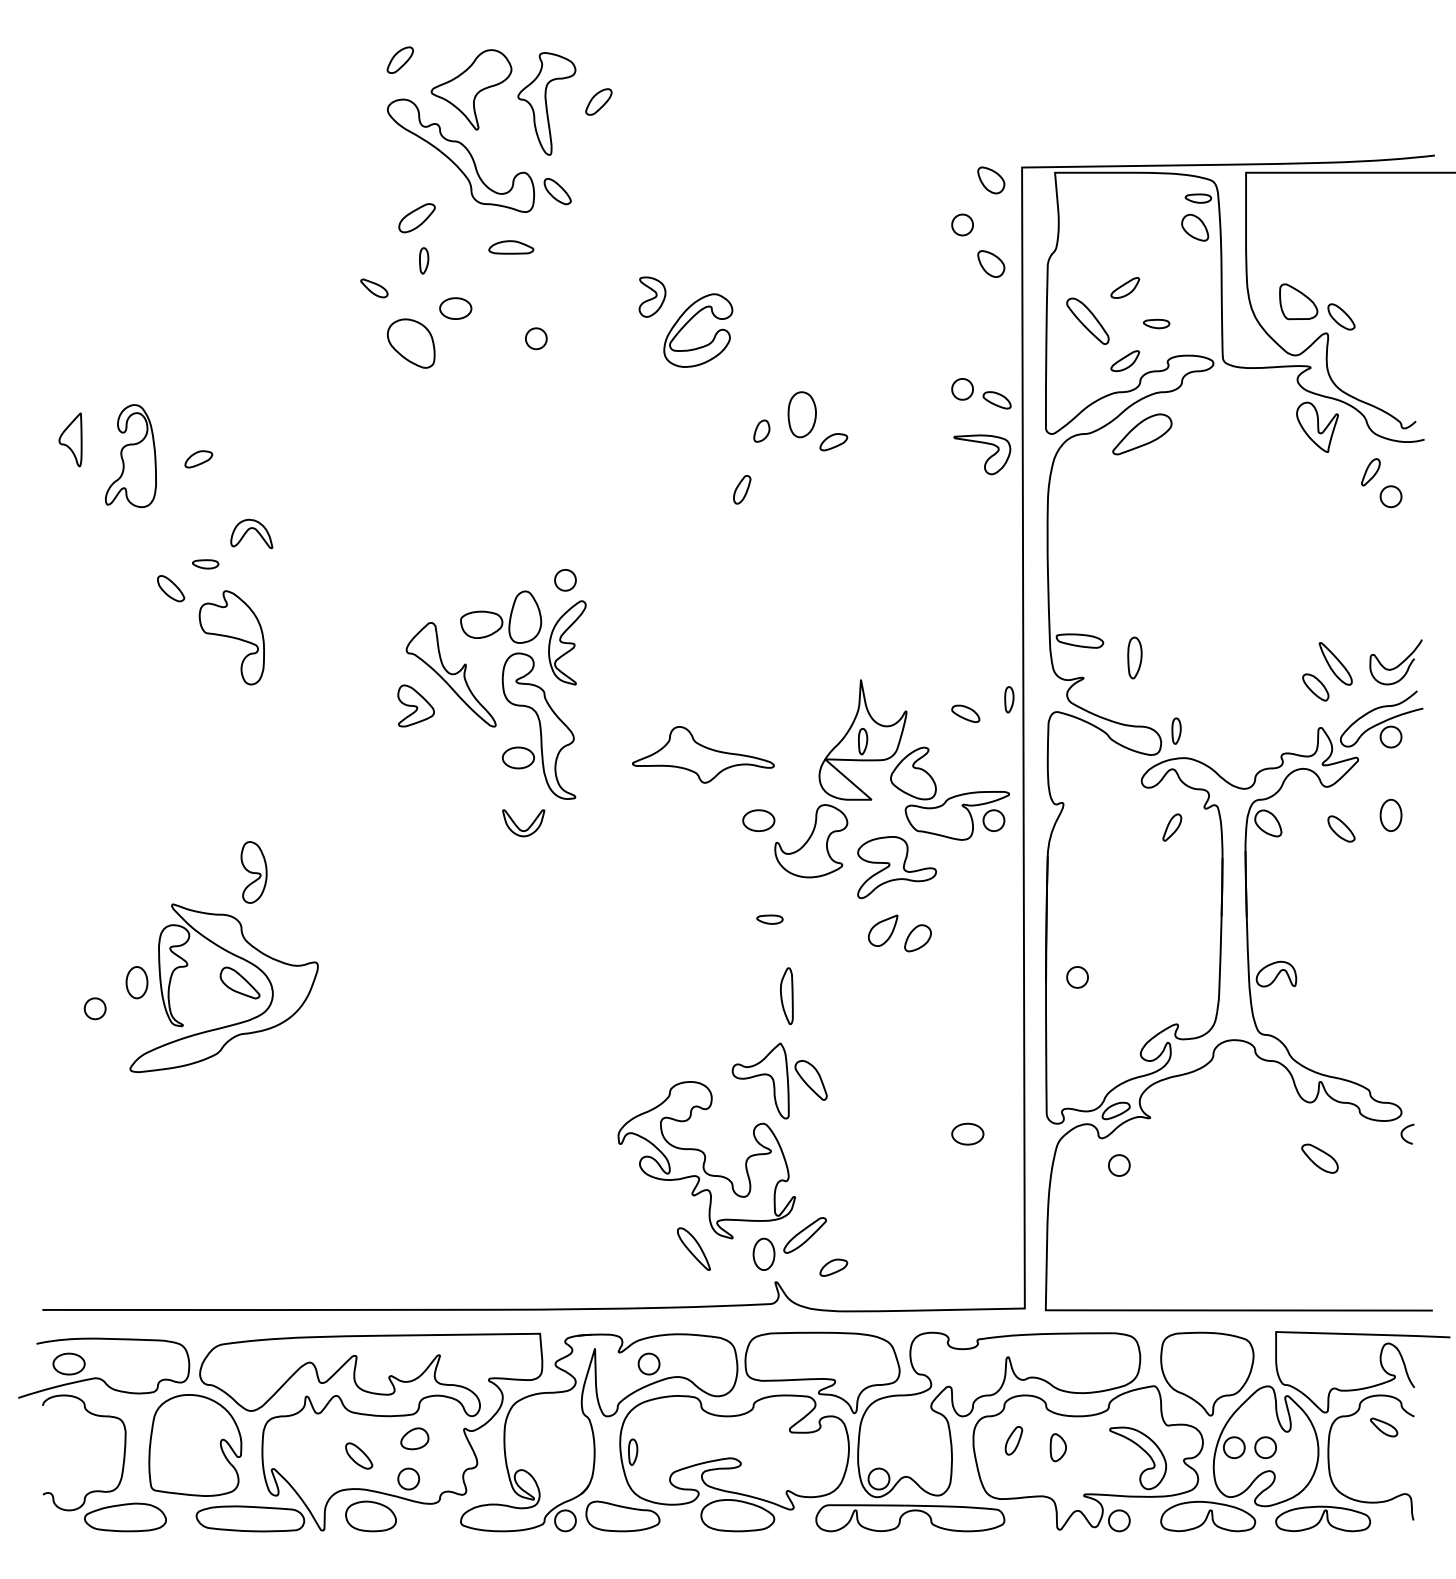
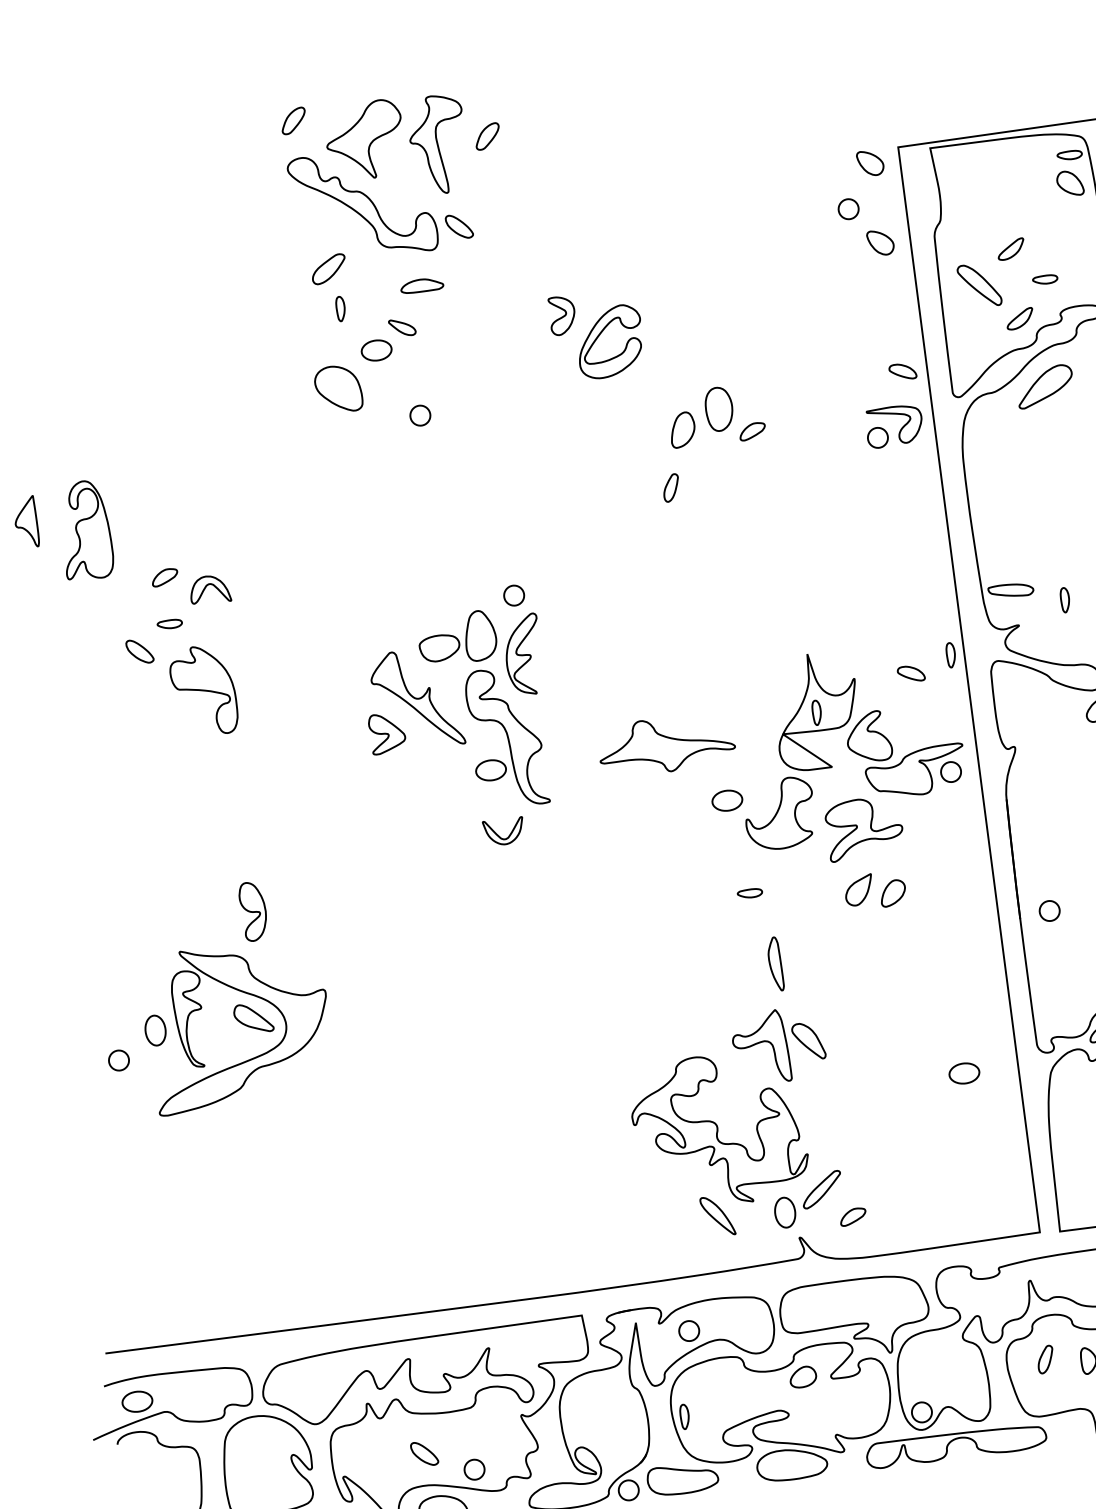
part: (374, 288) -> (402, 327), moved
part: (536, 338) -> (420, 415), moved
part: (962, 389) -> (877, 438), moved
part: (761, 430) -> (682, 429), size x1.67
part: (198, 459) -> (164, 577), moved
part: (1134, 657) -> (1064, 599), size x0.62
part: (414, 1438) -> (802, 1376), moved

